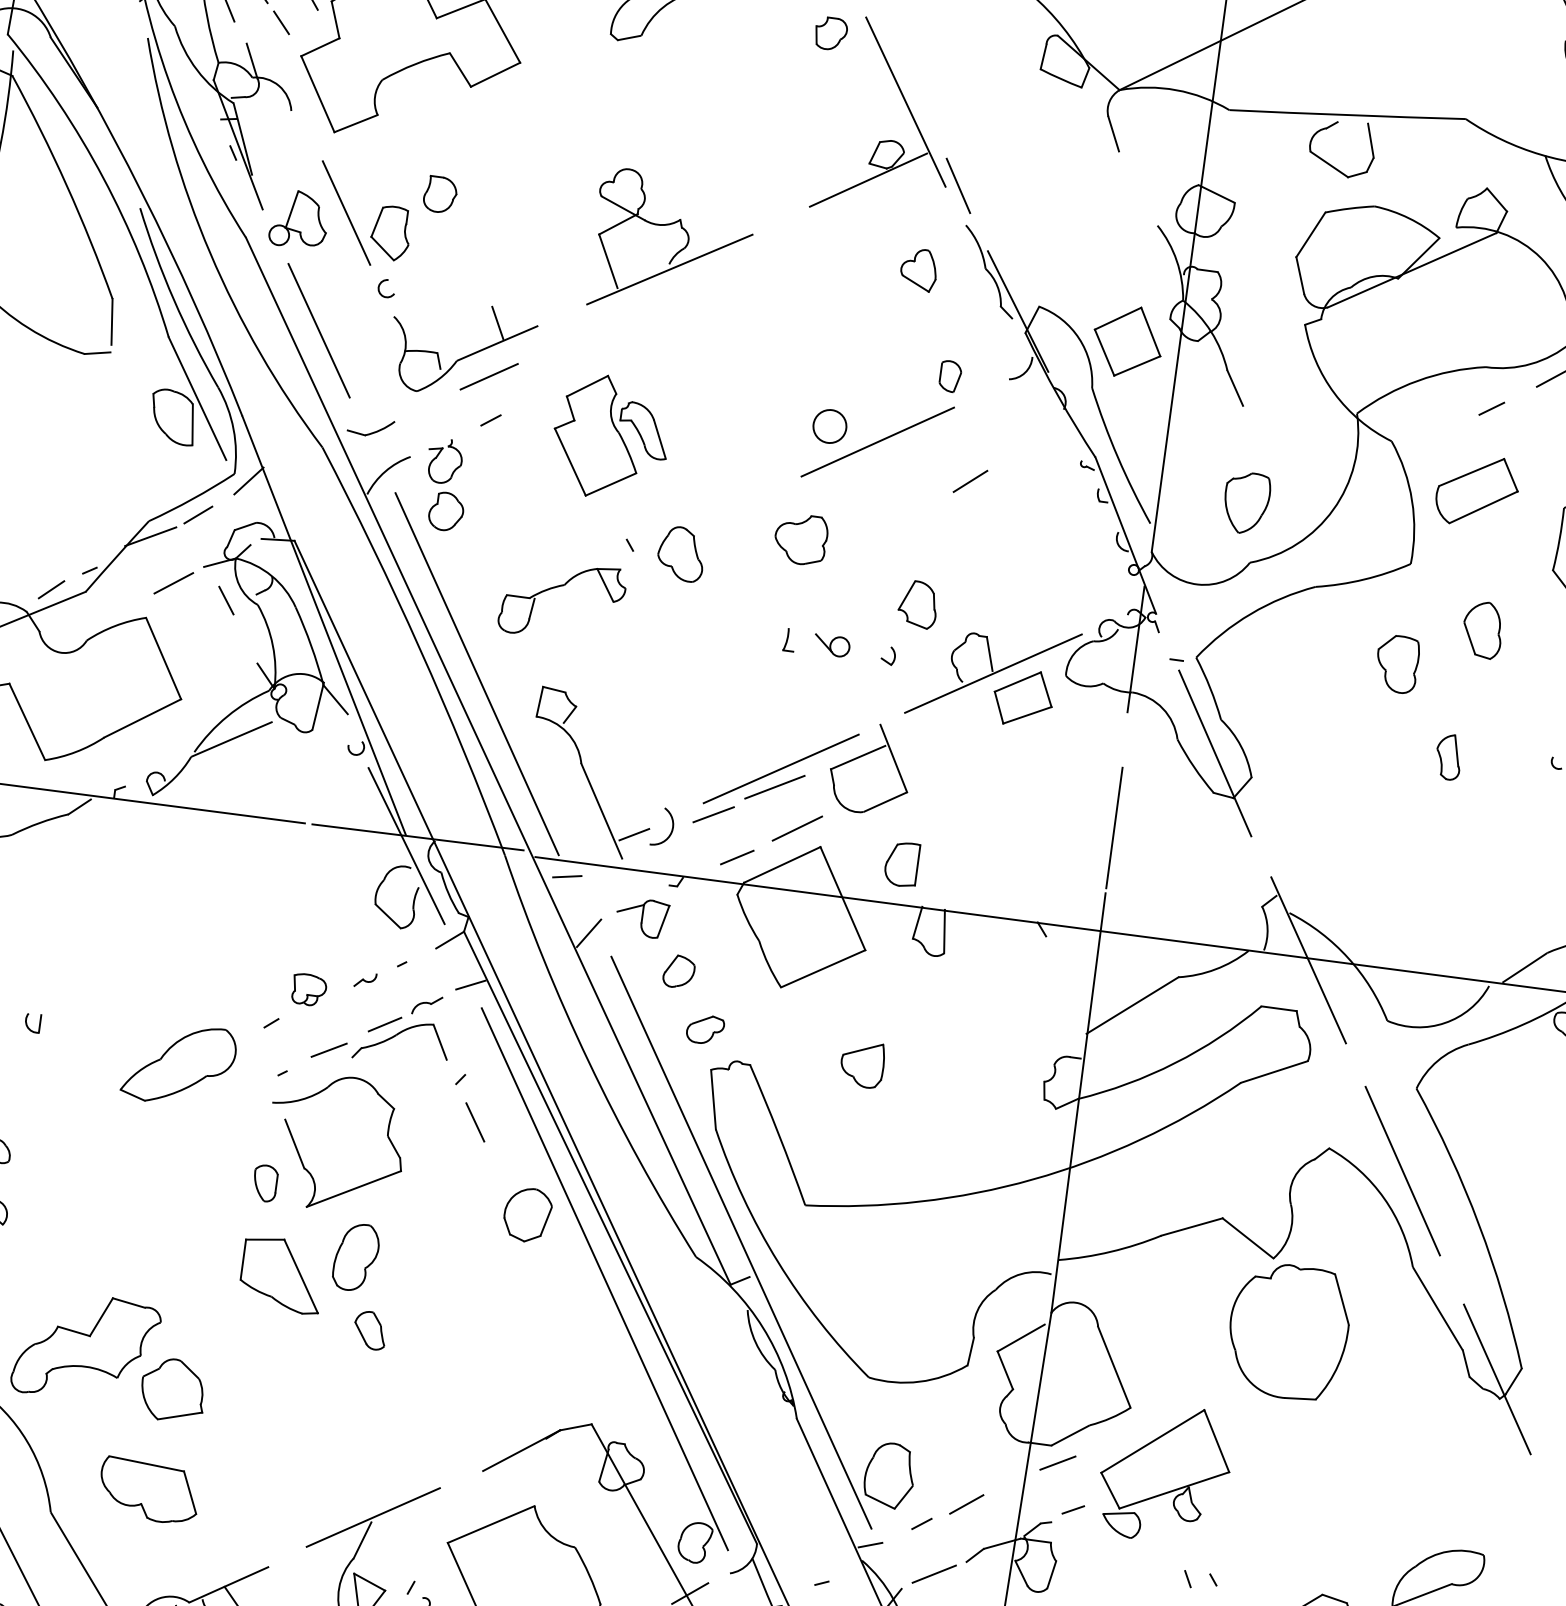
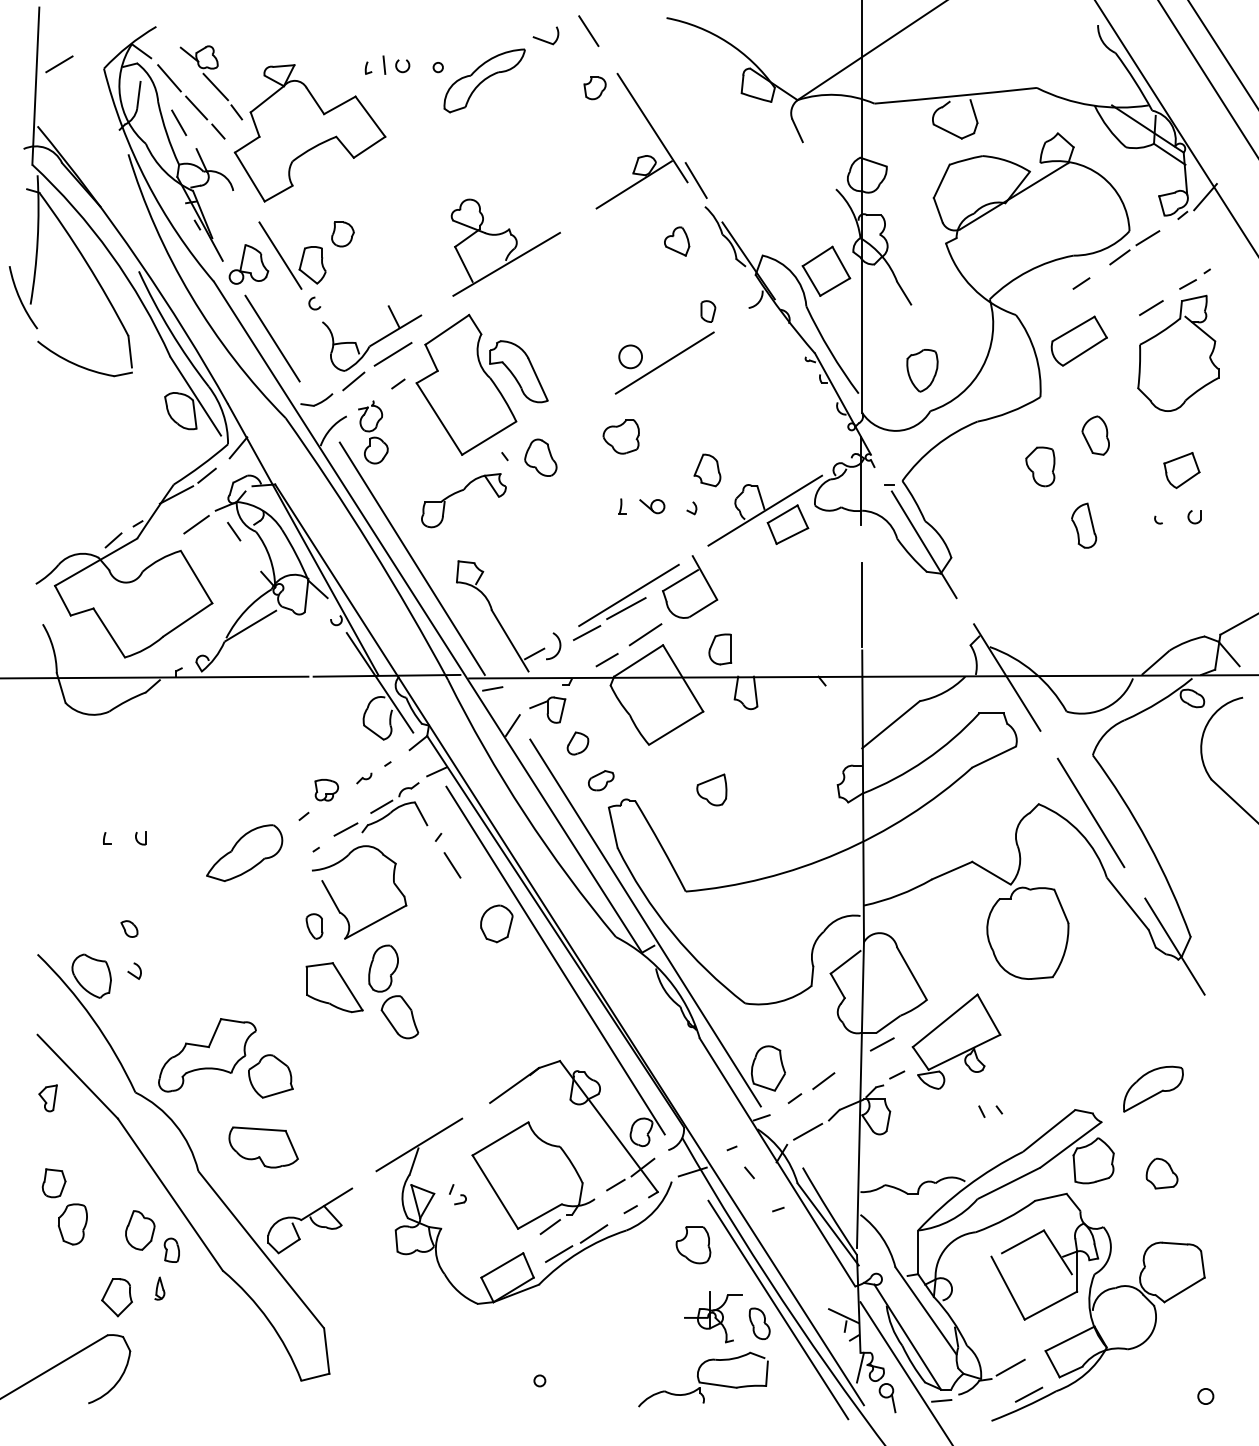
part: (610, 437) -> (481, 384), size x1.67
line: (970, 481) -> (353, 381), moved
part: (1449, 756) -> (1084, 525), size x1.43
part: (369, 1330) -> (399, 1017), size x1.67

